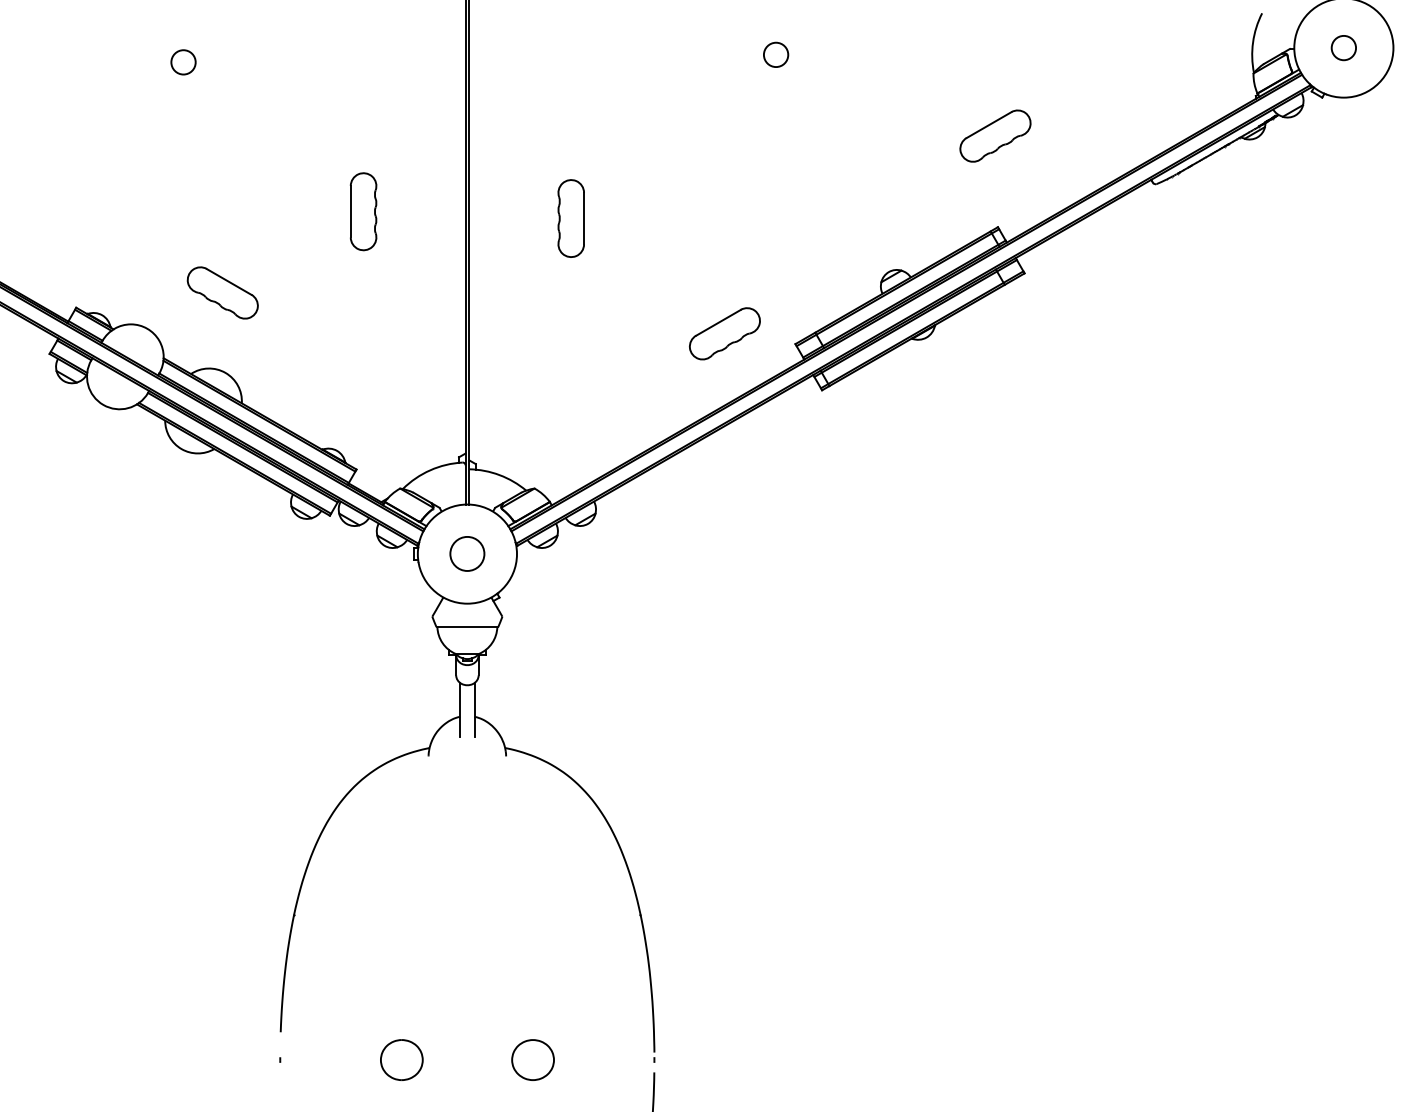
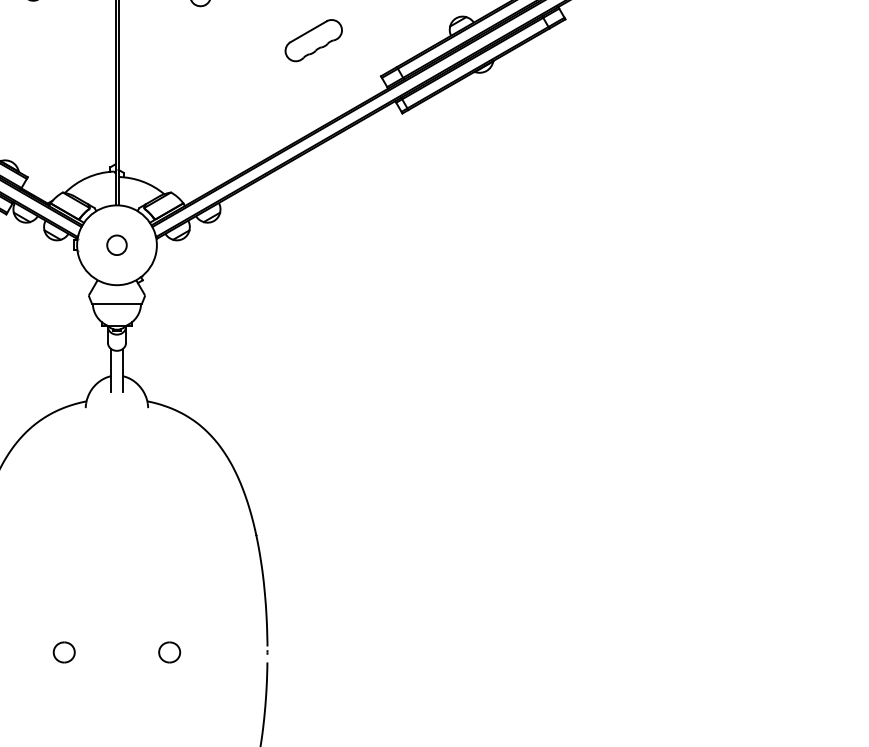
part: (724, 333) -> (313, 40), moved
circle: (467, 554) -> (117, 245), size x0.71
part: (401, 1059) -> (63, 652), size x0.62
part: (532, 1059) -> (169, 652), size x0.62

